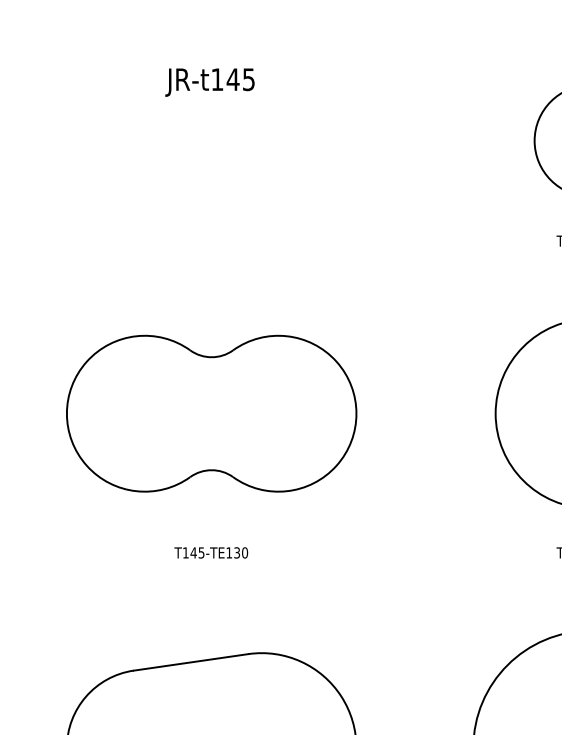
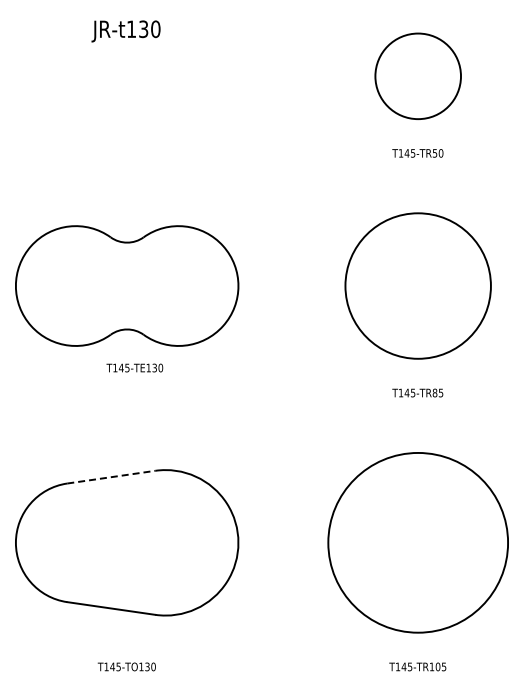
text: (240, 79) -> (149, 29), JR-t145 -> JR-t130
text: (210, 552) -> (134, 367), moved
line: (191, 662) -> (111, 477), solid -> dashed

